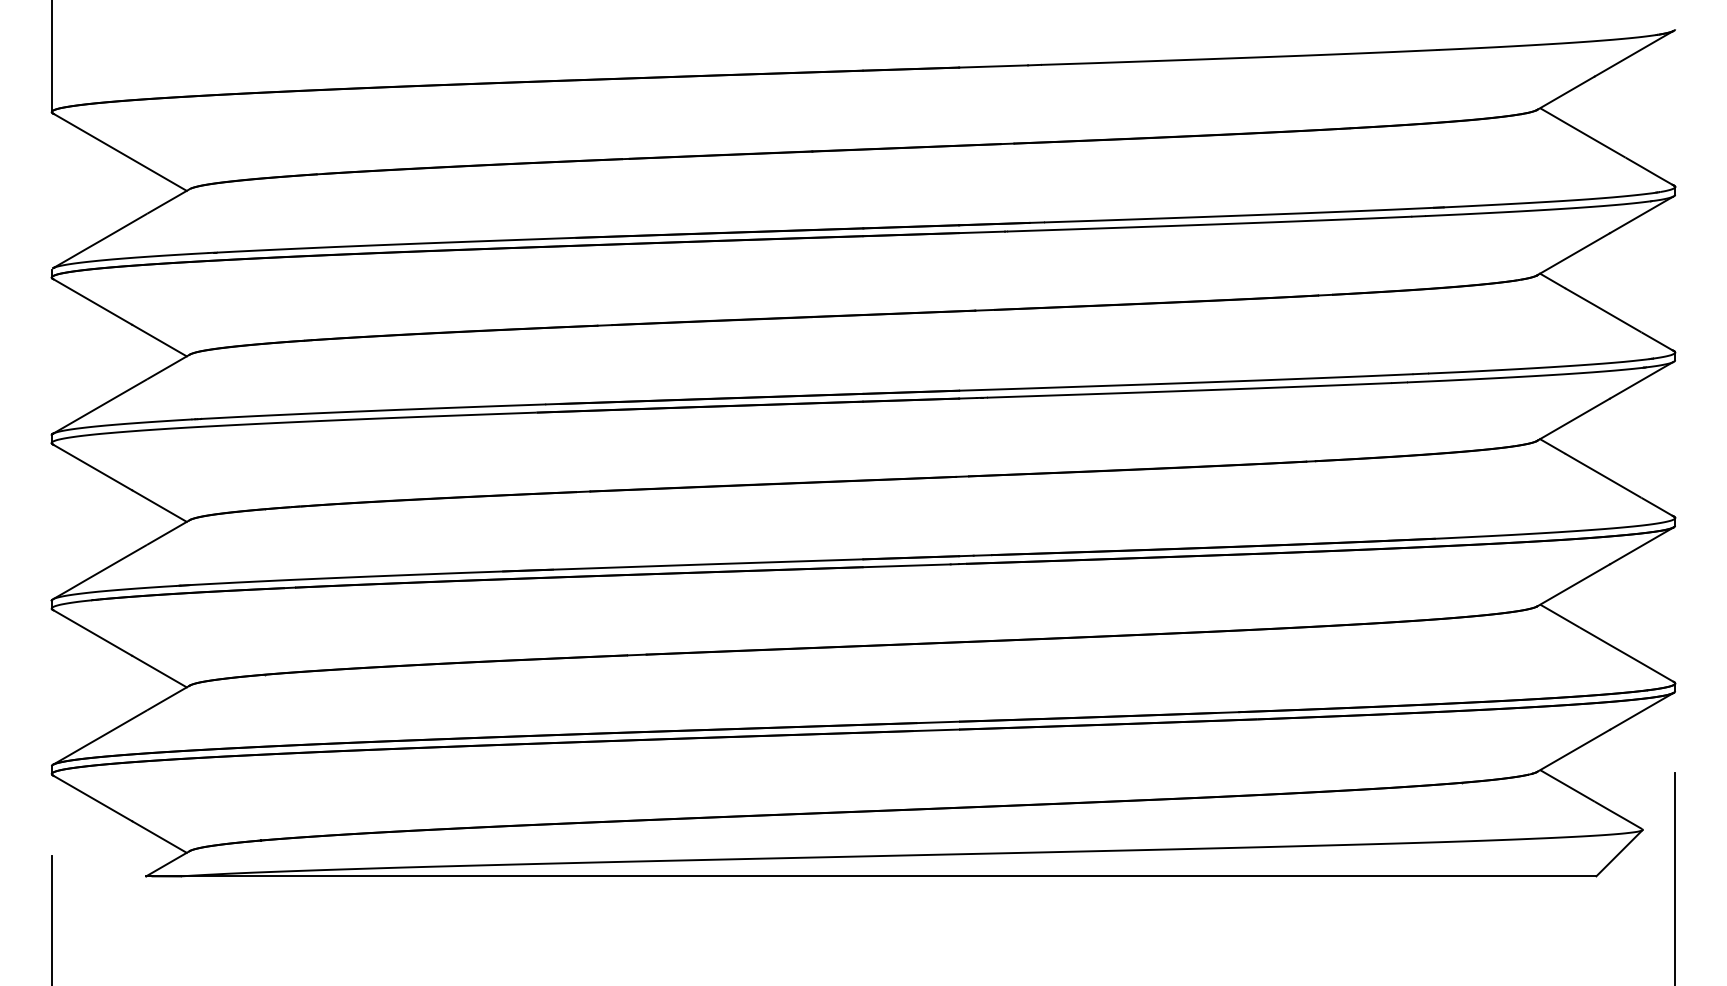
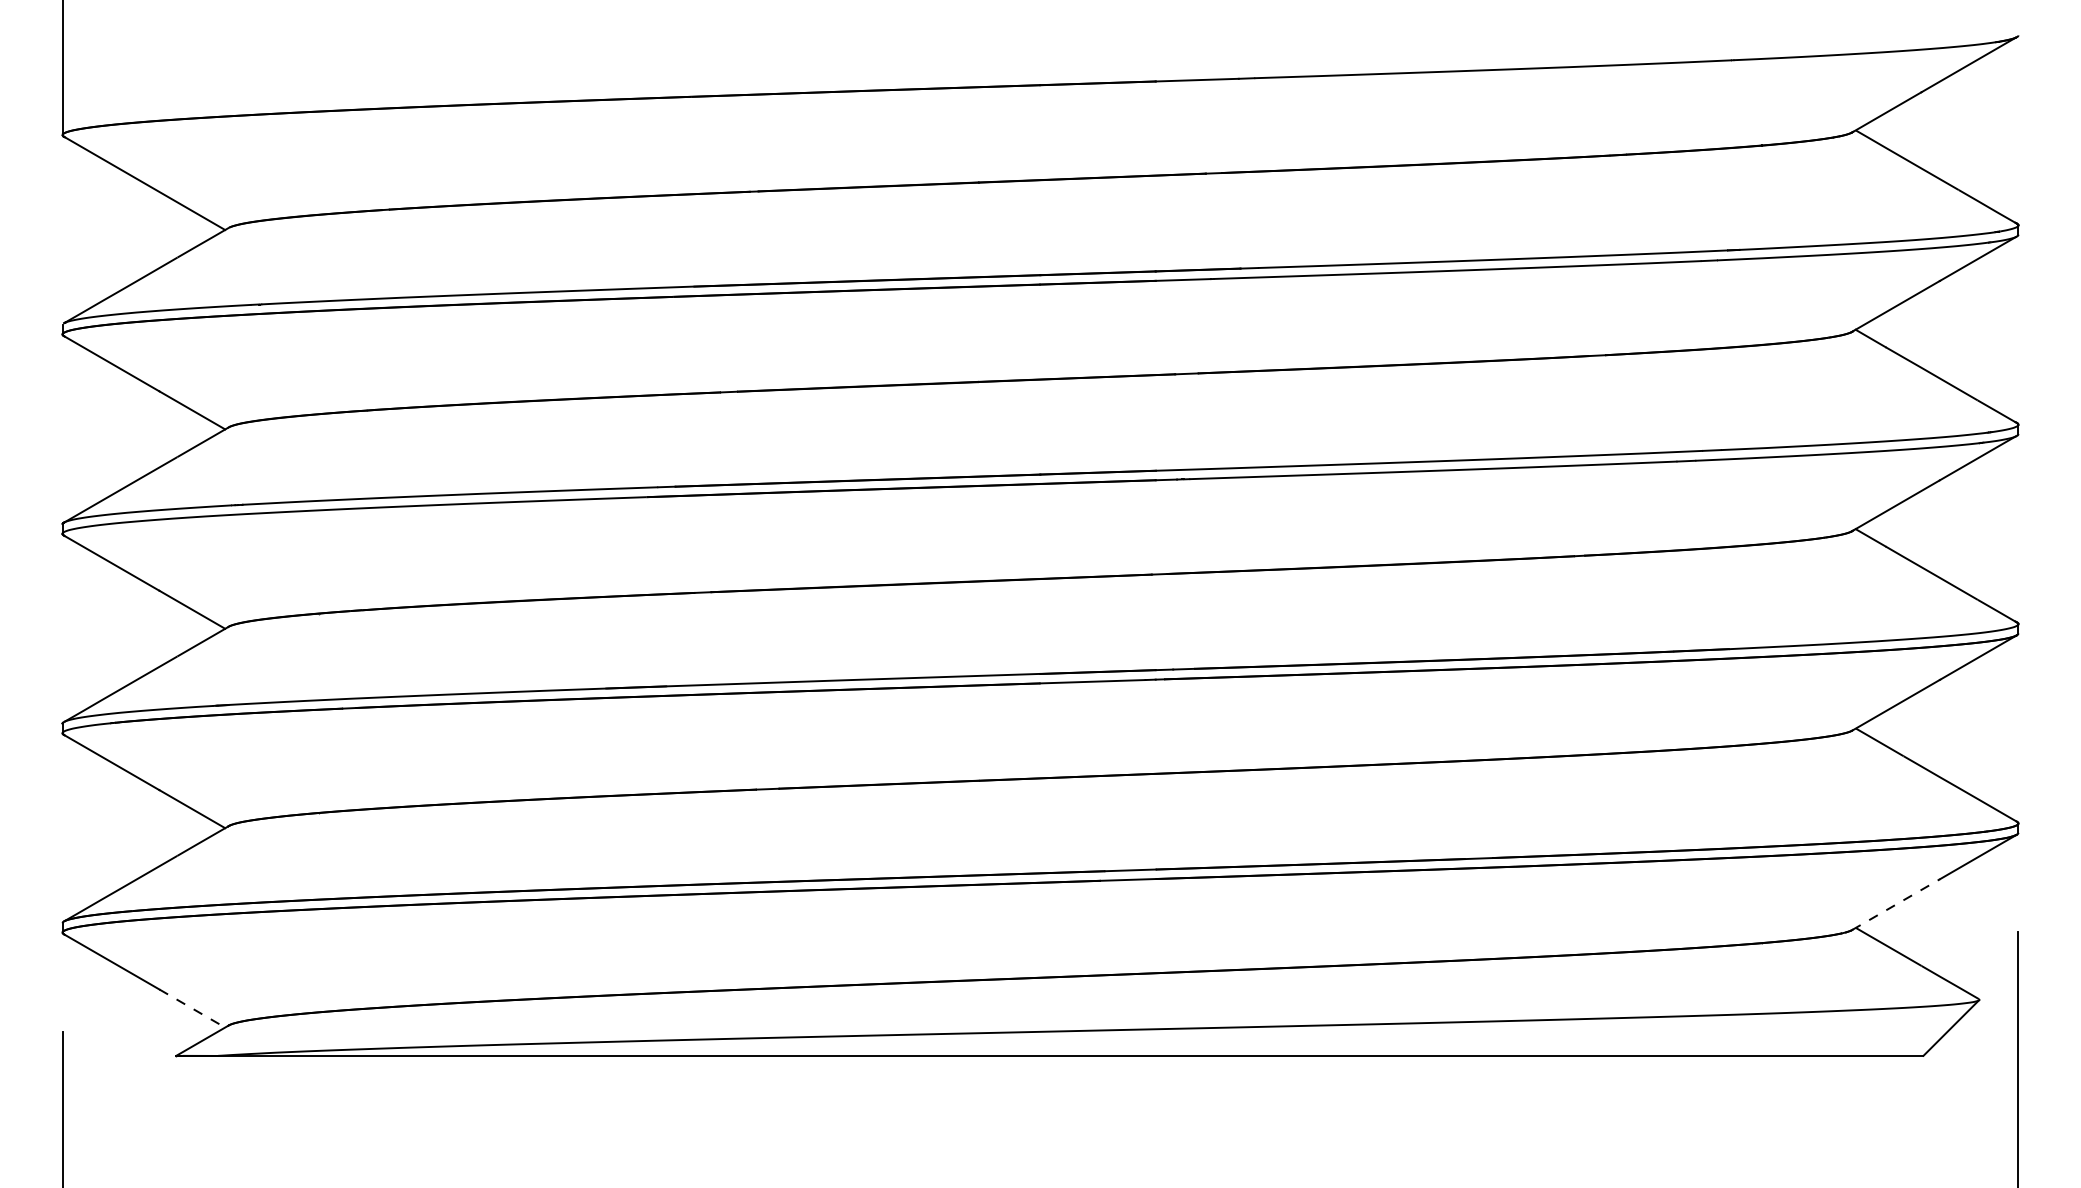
line: (1574, 750) -> (1897, 904), solid -> dashed
line: (159, 837) -> (192, 1009), solid -> dashed

